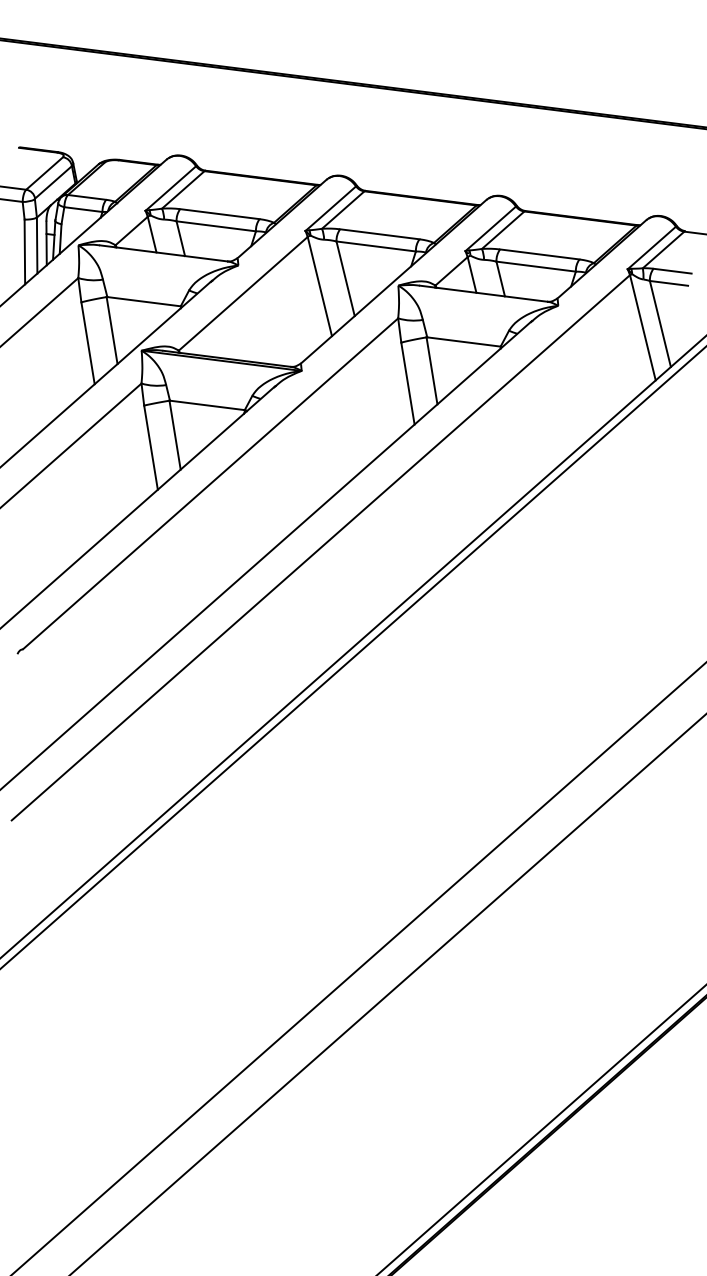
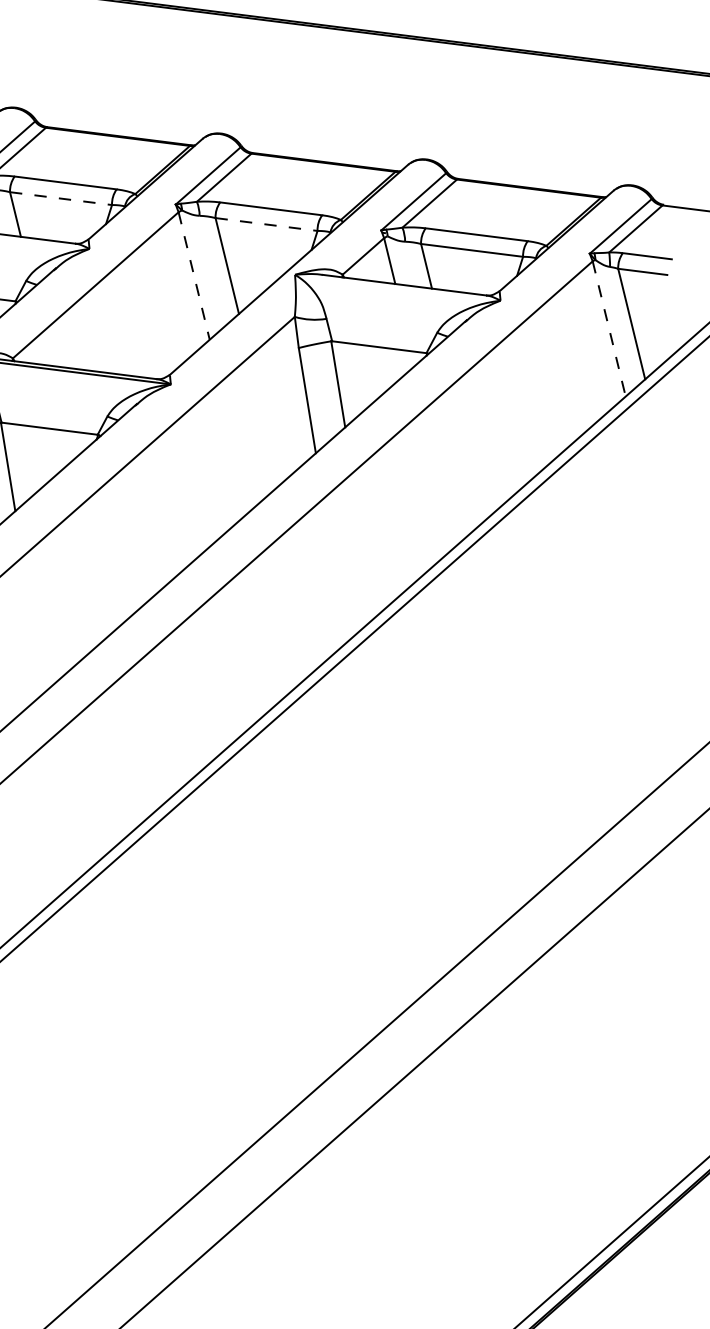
line: (216, 226) -> (61, 198), solid -> dashed
line: (376, 246) -> (266, 224), solid -> dashed
line: (319, 287) -> (193, 277), solid -> dashed
line: (642, 328) -> (608, 329), solid -> dashed

